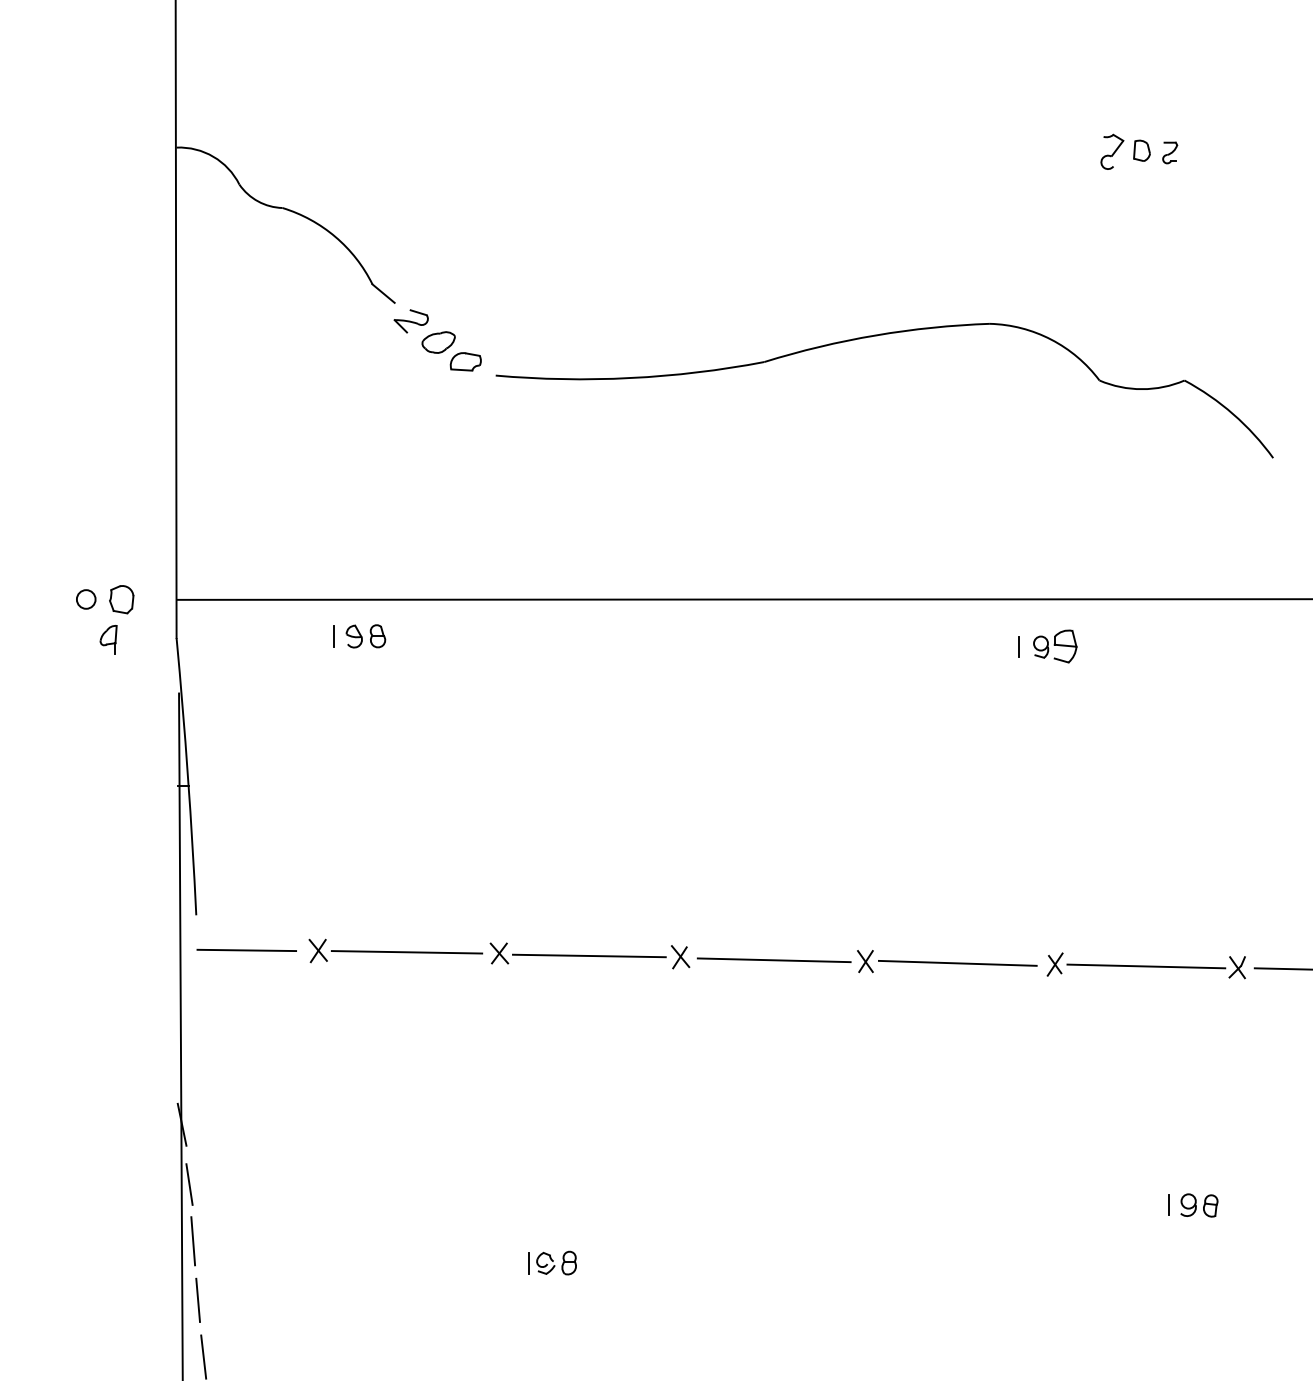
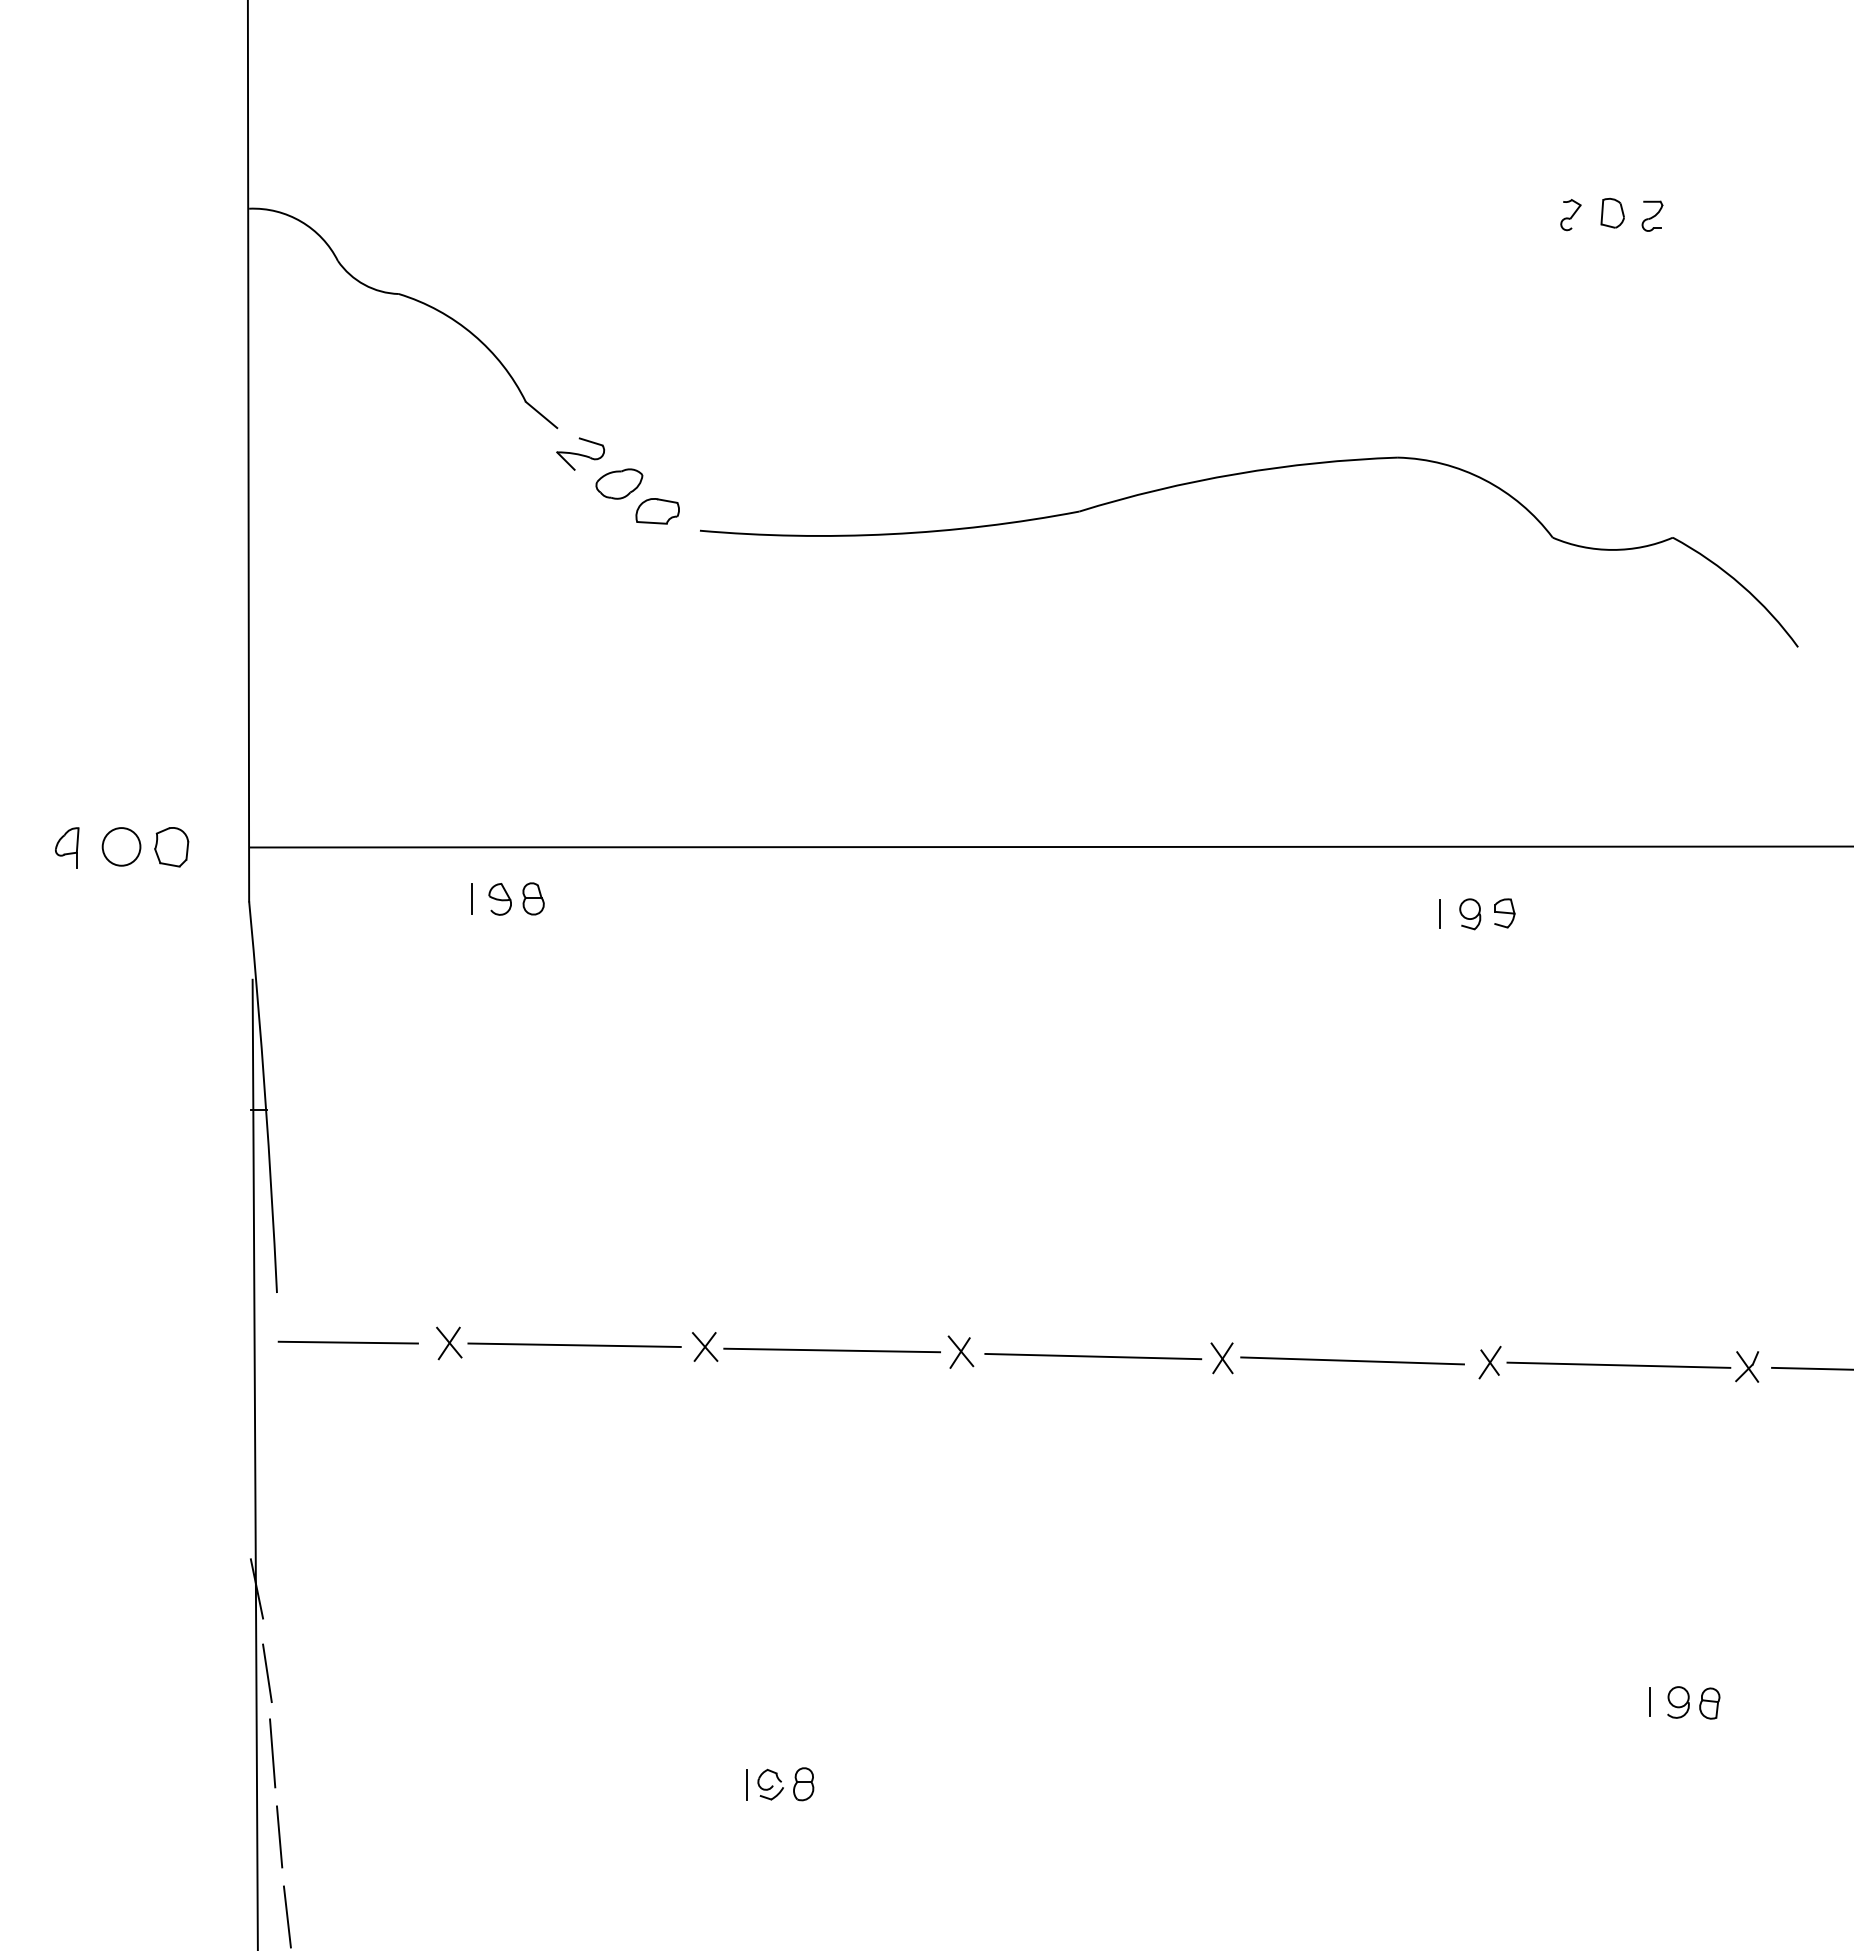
part: (1112, 152) -> (1570, 215), size x0.62
circle: (86, 599) -> (121, 846), size x1.43
part: (108, 639) -> (67, 847), moved
part: (1065, 646) -> (1504, 913), size x0.62

